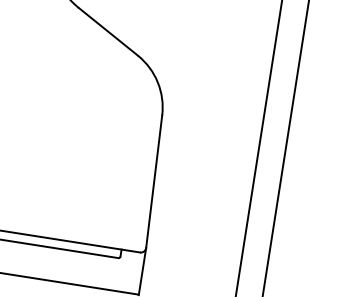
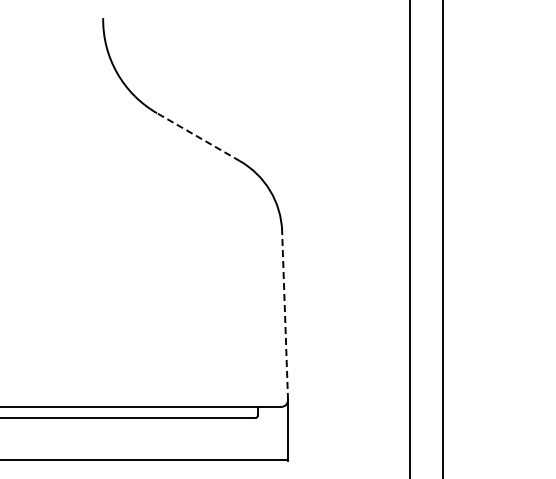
line: (108, 31) -> (198, 136), solid -> dashed
line: (154, 181) -> (285, 315), solid -> dashed

